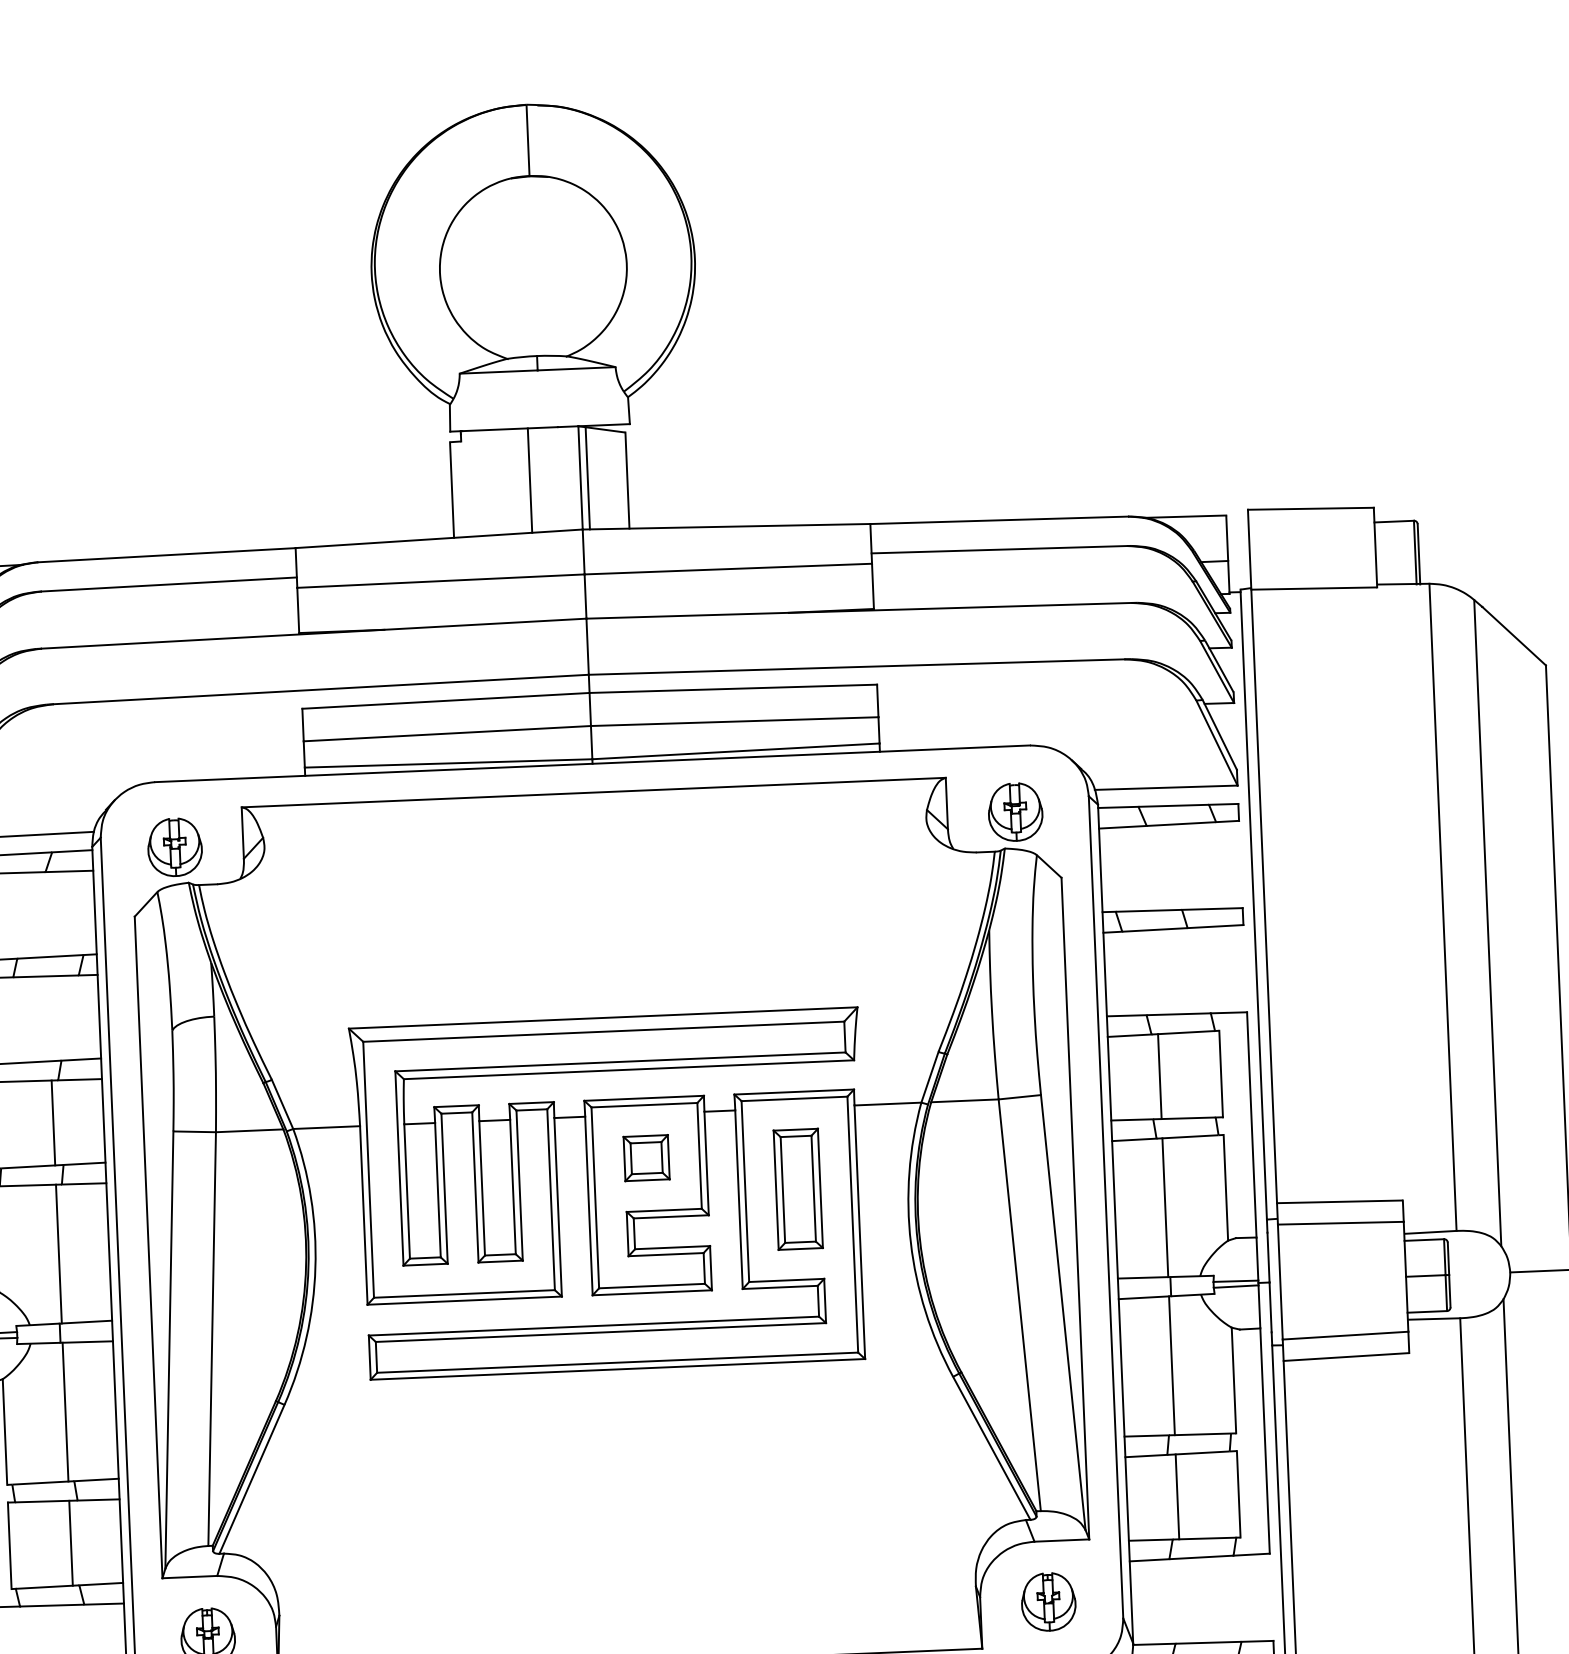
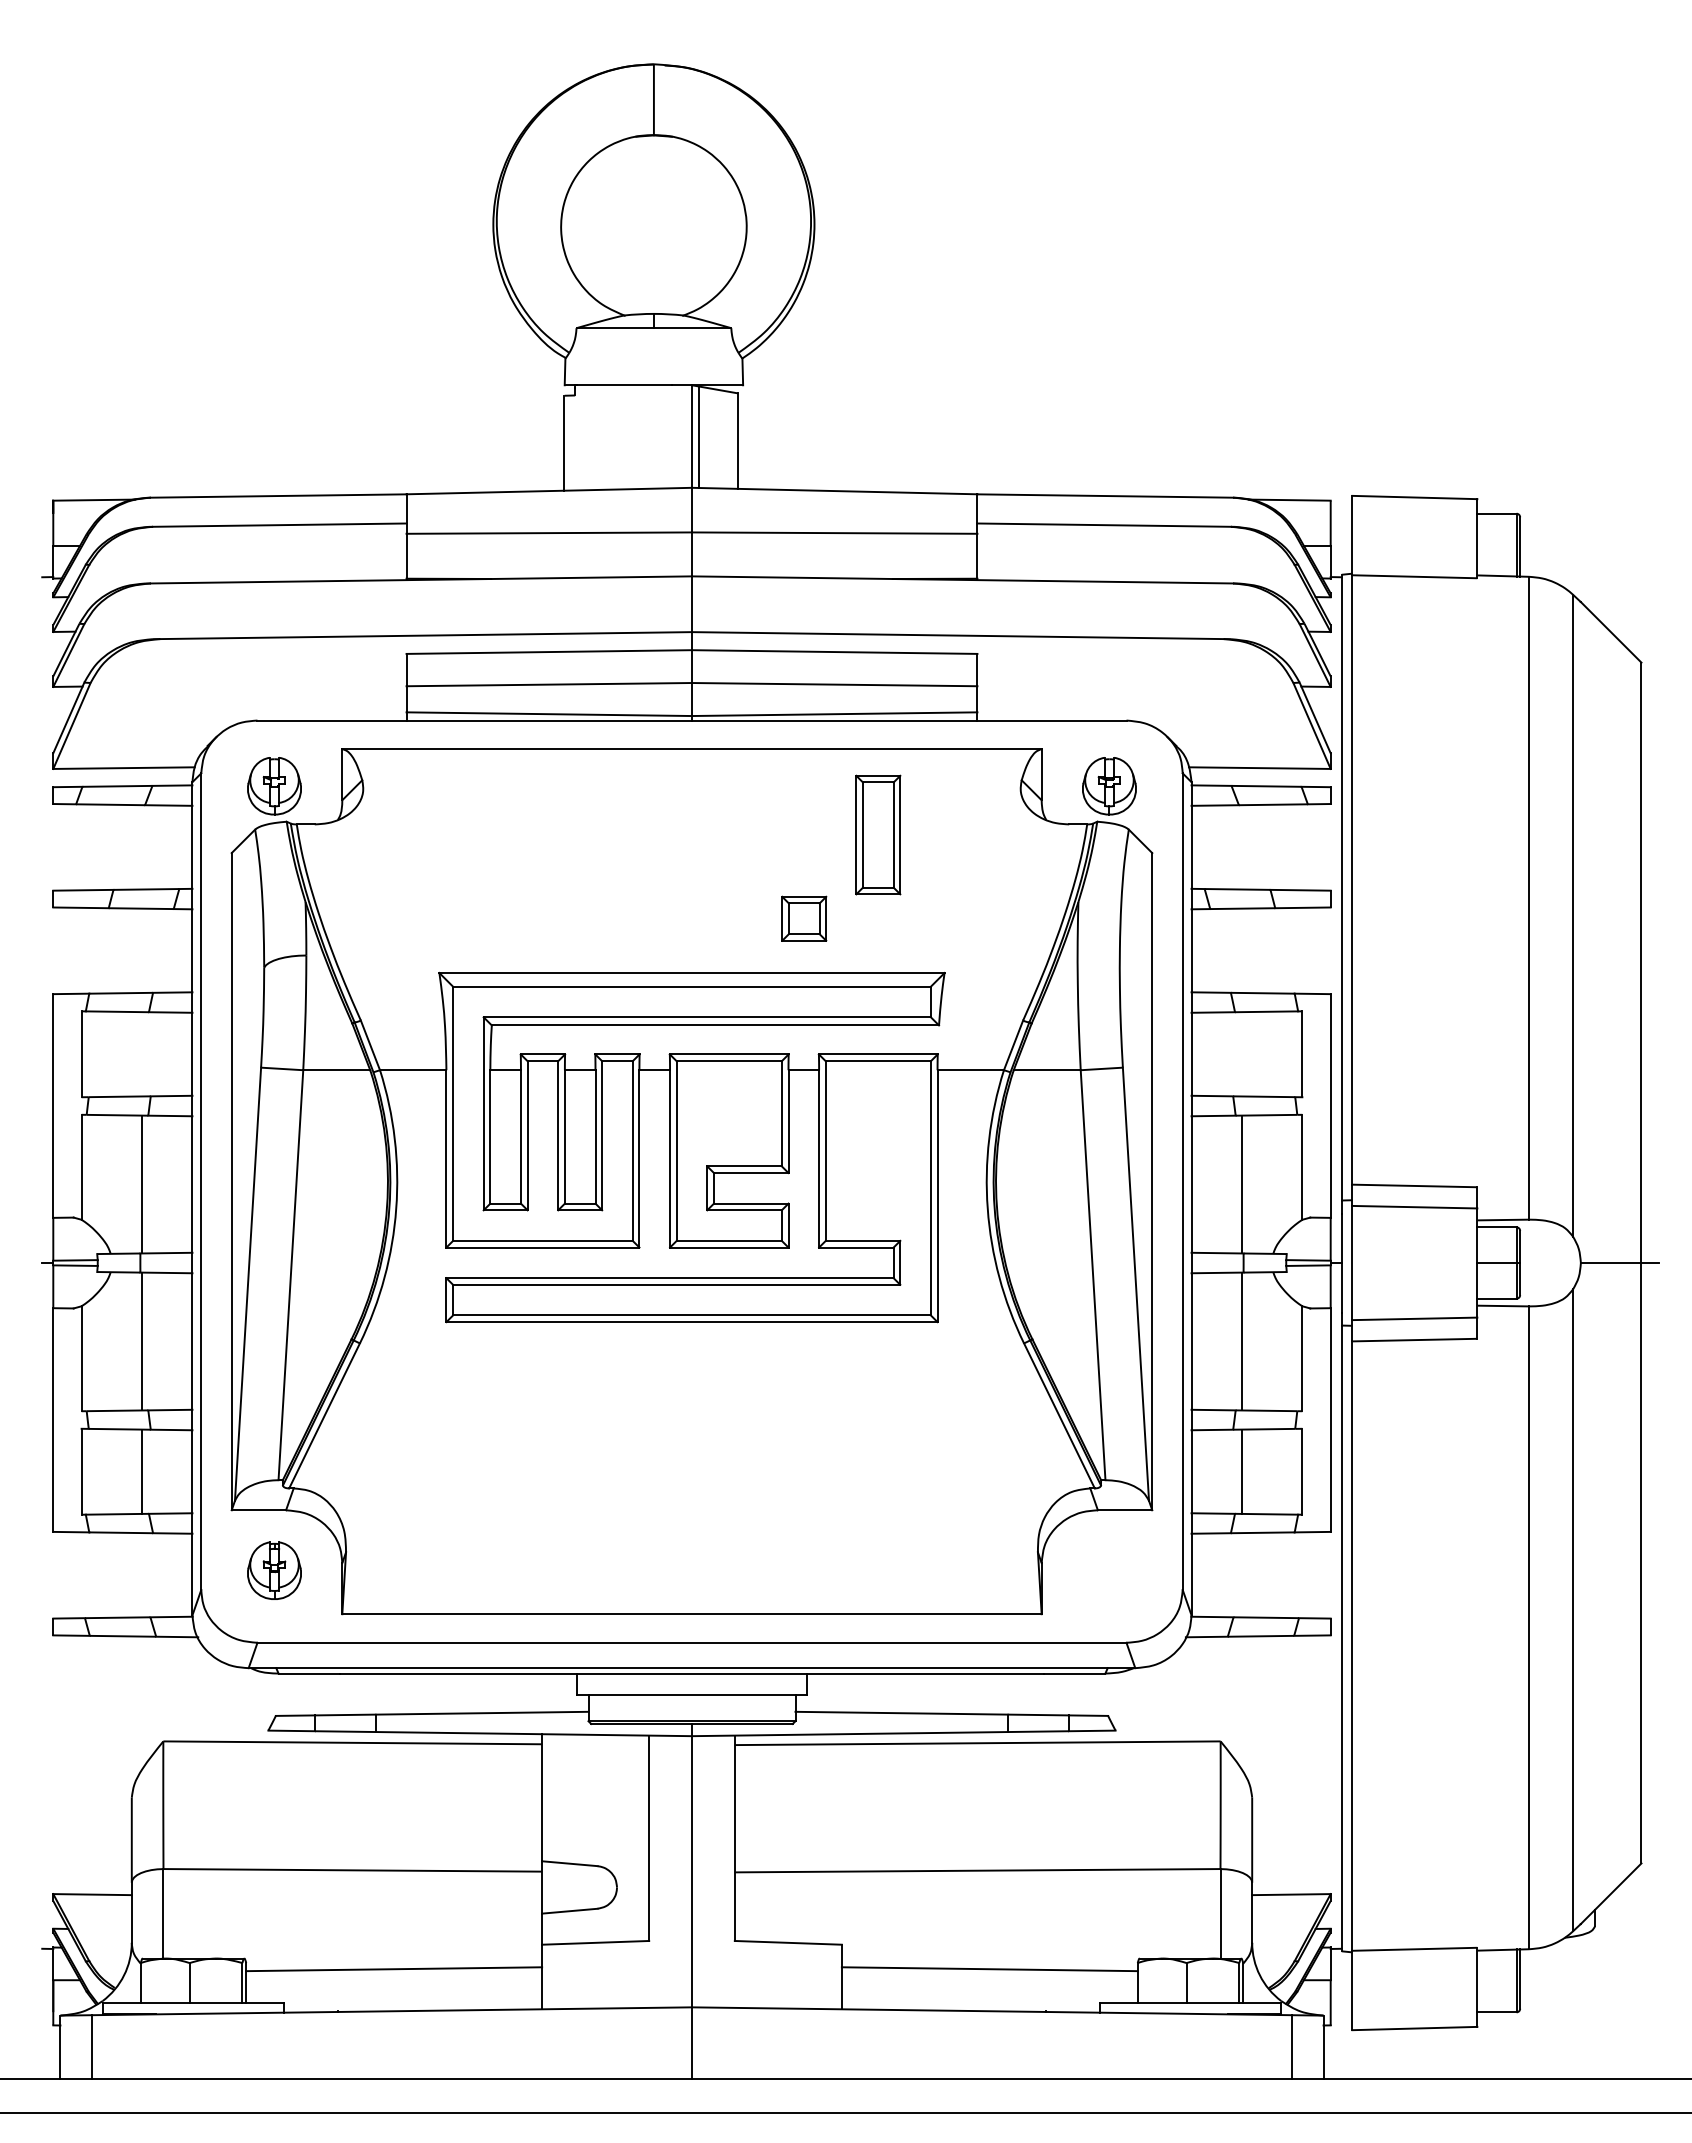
line: (529, 479) -> (641, 436), removed
line: (1159, 1076) -> (1241, 1054), removed
line: (53, 1123) -> (142, 1054), removed
part: (646, 1157) -> (804, 918), moved
part: (798, 1188) -> (878, 834), moved
part: (1048, 1601) -> (1109, 1570), removed

